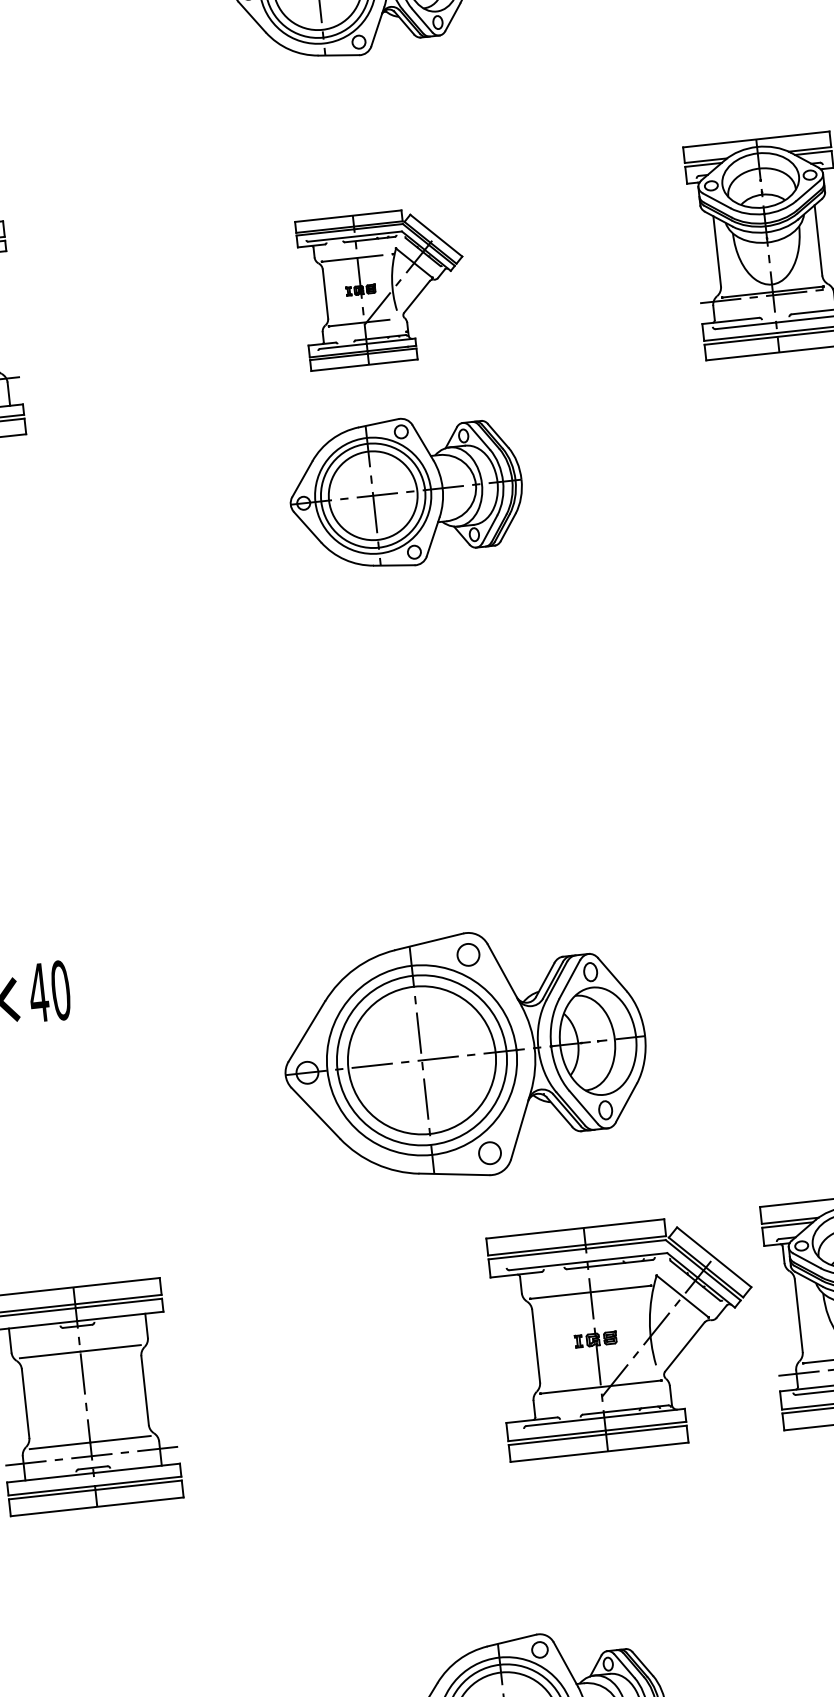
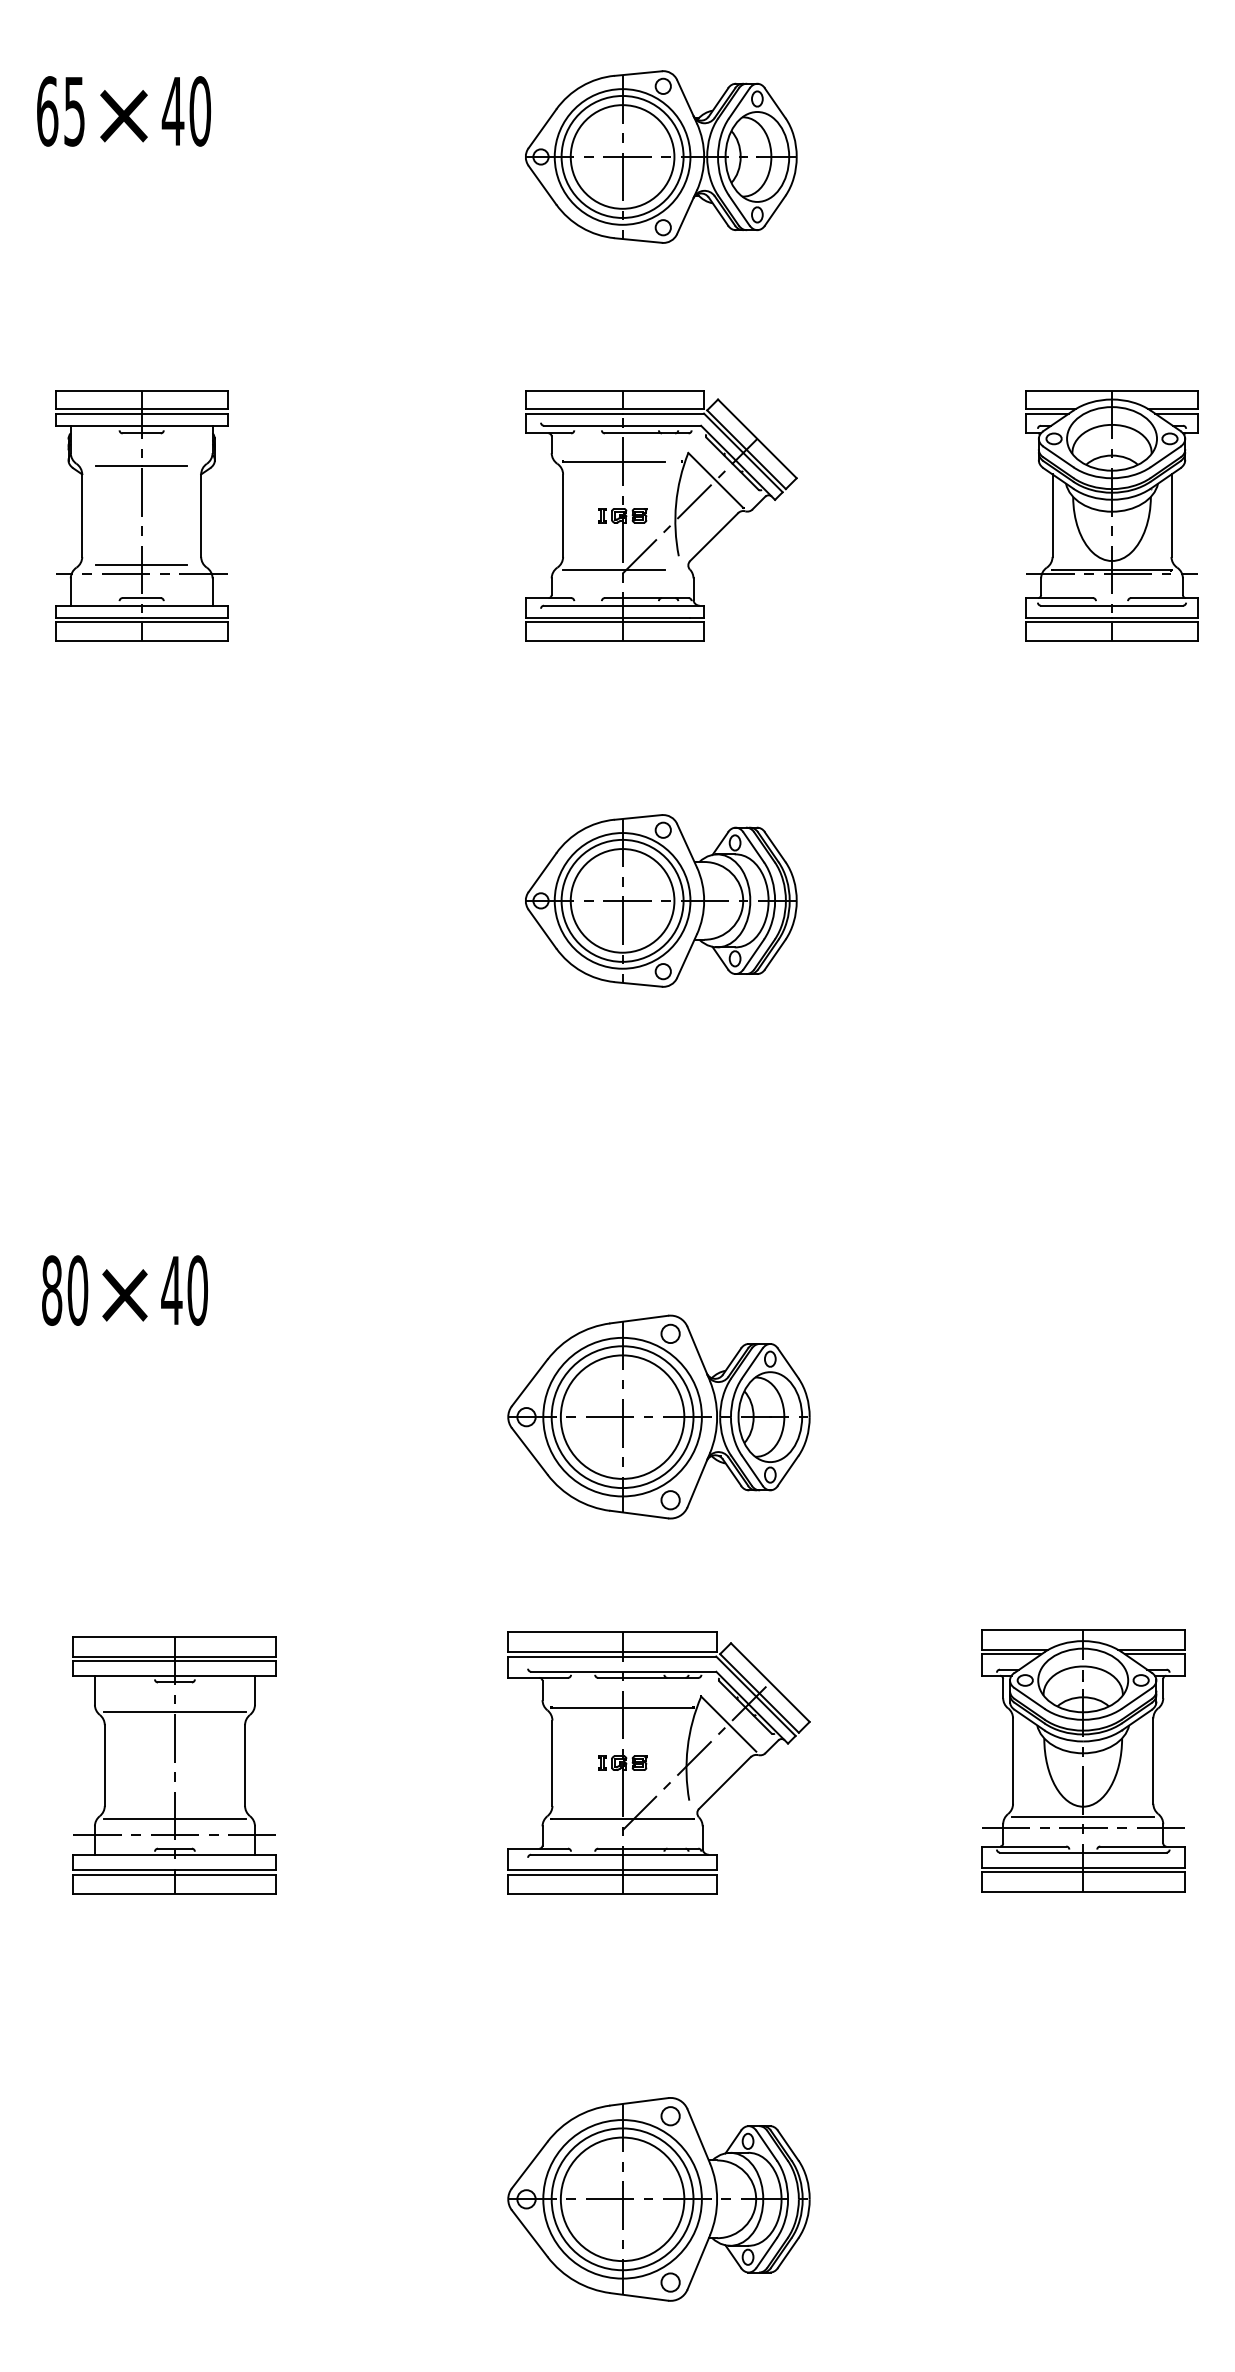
part: (384, 287) -> (661, 515), size x1.43
part: (406, 491) -> (661, 900), moved
part: (464, 1055) -> (658, 1416), size x0.71
part: (626, 1335) -> (658, 1762), moved

